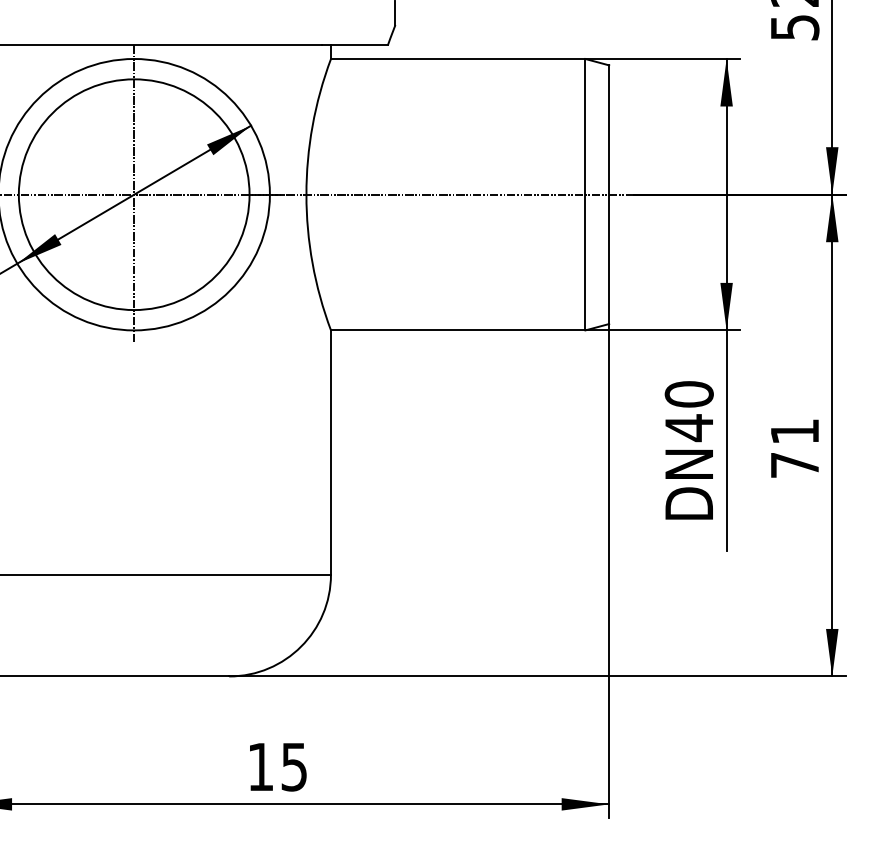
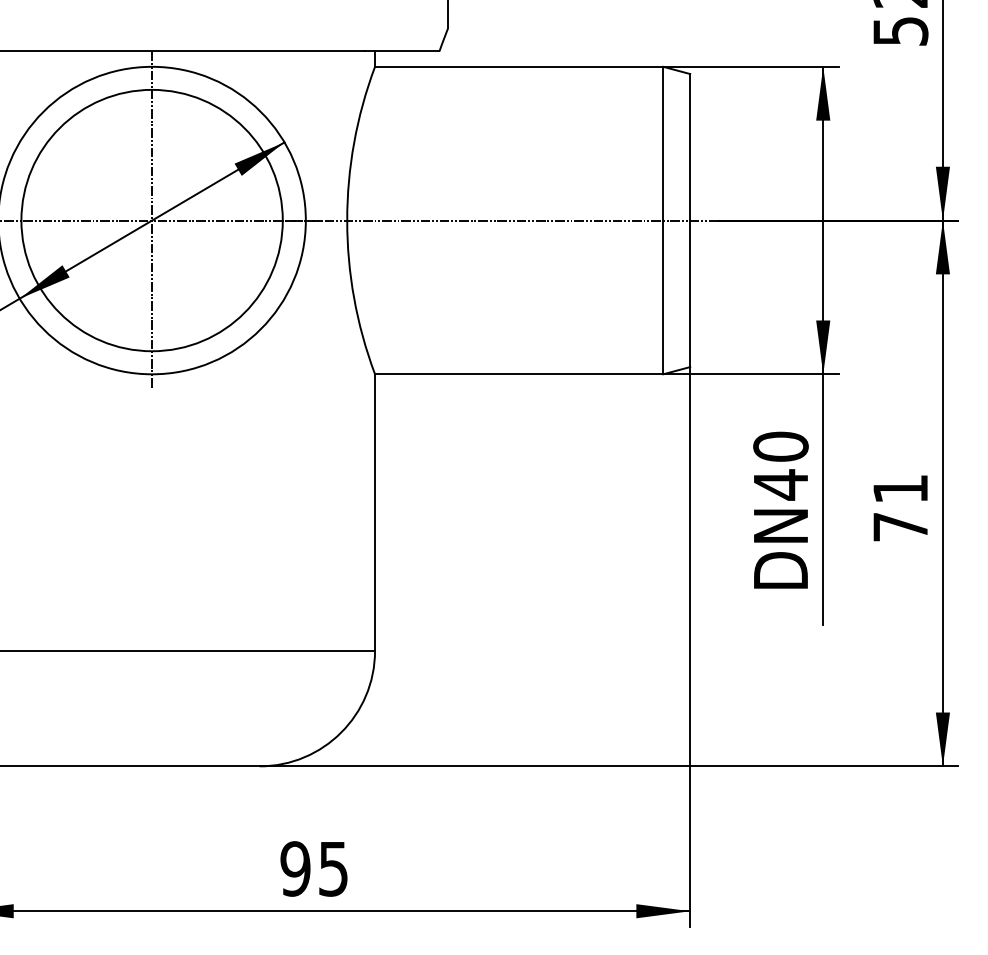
text: (260, 766) -> (295, 868), 15 -> 95

